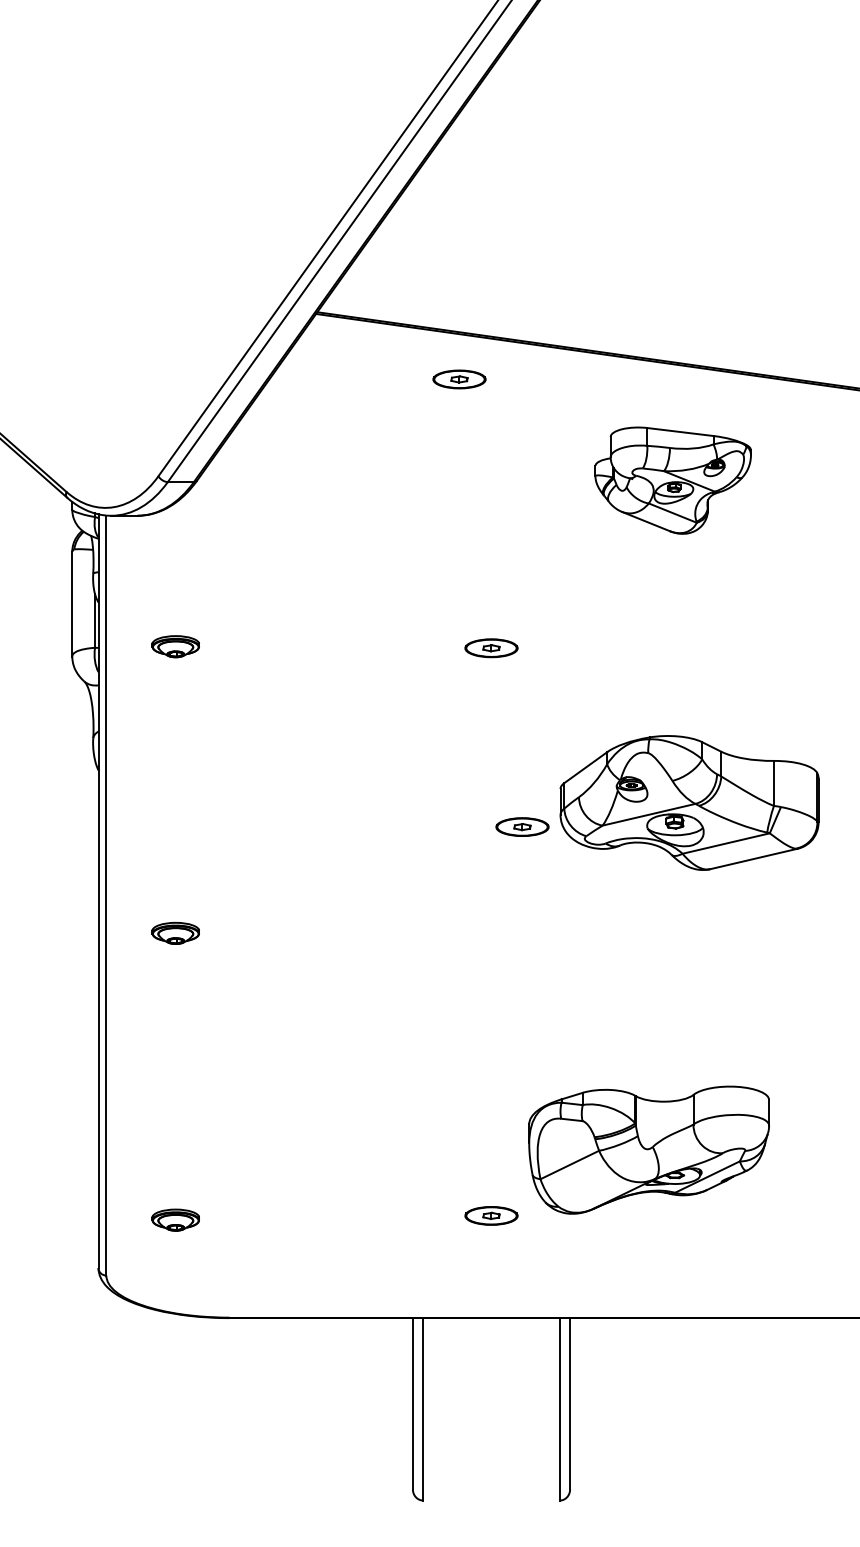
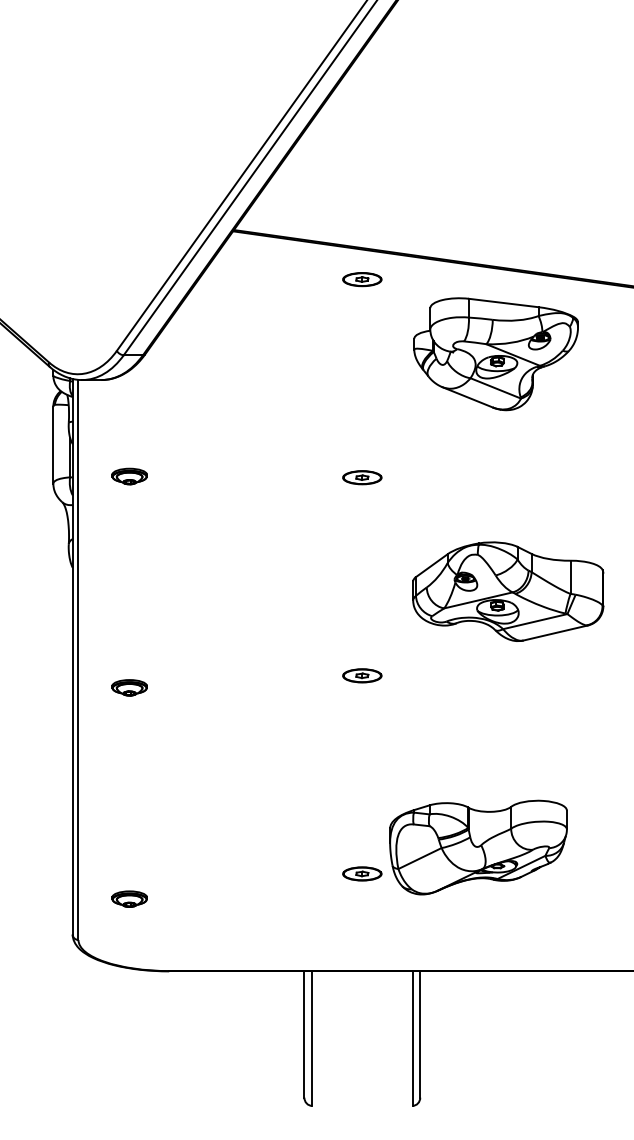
part: (459, 379) -> (362, 279), moved
part: (673, 480) -> (496, 354), size x1.43
part: (522, 826) -> (362, 675), moved
part: (491, 1215) -> (362, 873), moved

